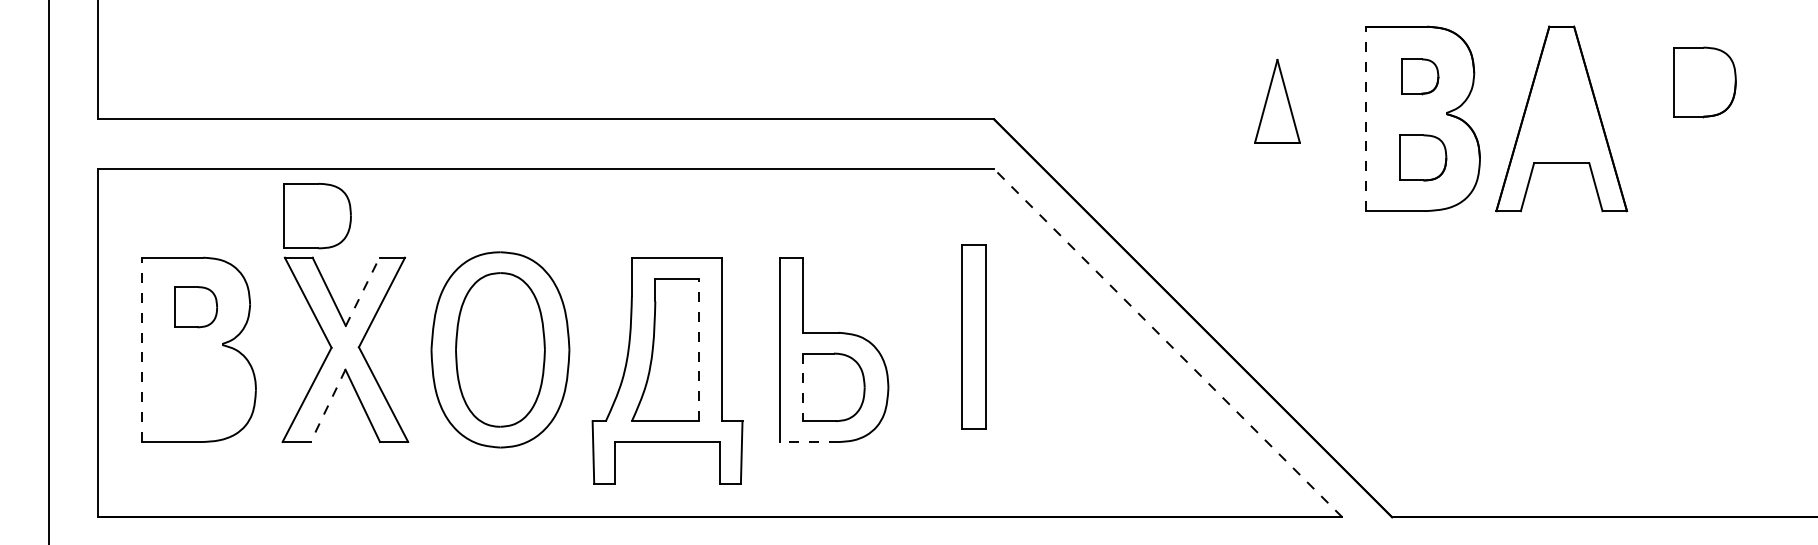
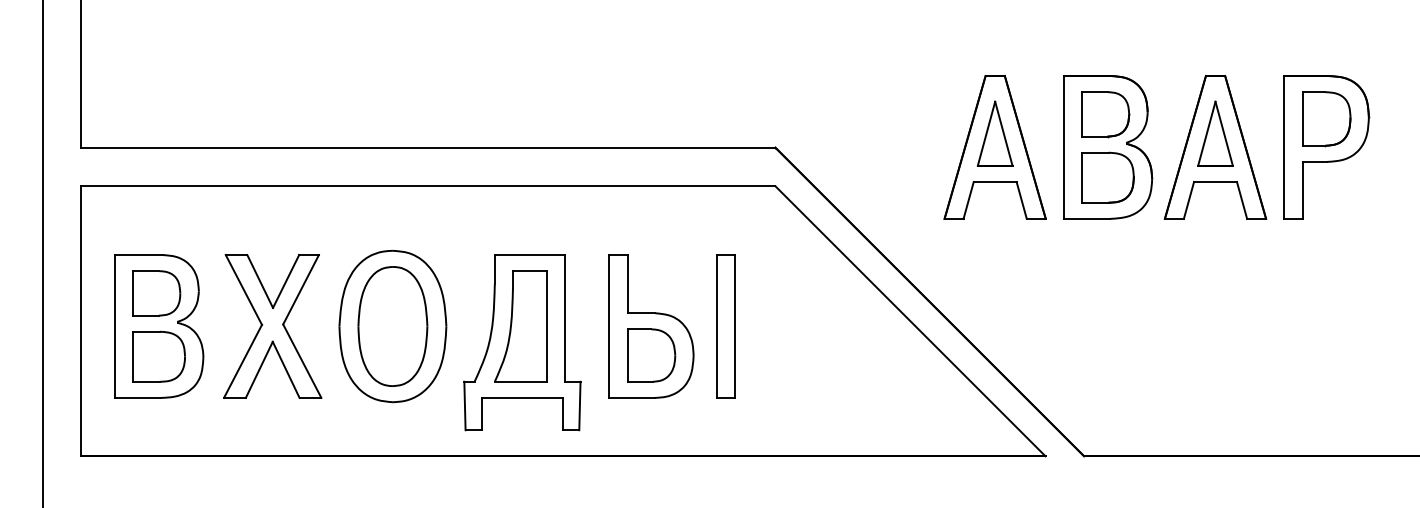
part: (1419, 76) -> (1105, 114), size x1.67
part: (1561, 100) -> (1215, 133), added
part: (1276, 118) -> (994, 147), added
line: (1366, 118) -> (1064, 147), dashed -> solid
part: (1704, 118) -> (1326, 147), added
part: (1422, 157) -> (1107, 177), size x1.43
part: (316, 215) -> (158, 356), moved
line: (363, 291) -> (286, 281), dashed -> solid
part: (195, 307) -> (156, 293), size x1.43
part: (973, 336) -> (725, 326), moved
line: (1168, 343) -> (910, 321), dashed -> solid
line: (142, 348) -> (115, 325), dashed -> solid
line: (698, 348) -> (546, 325), dashed -> solid
line: (803, 388) -> (627, 356), dashed -> solid
line: (328, 406) -> (259, 370), dashed -> solid
line: (809, 441) -> (632, 397), dashed -> solid

